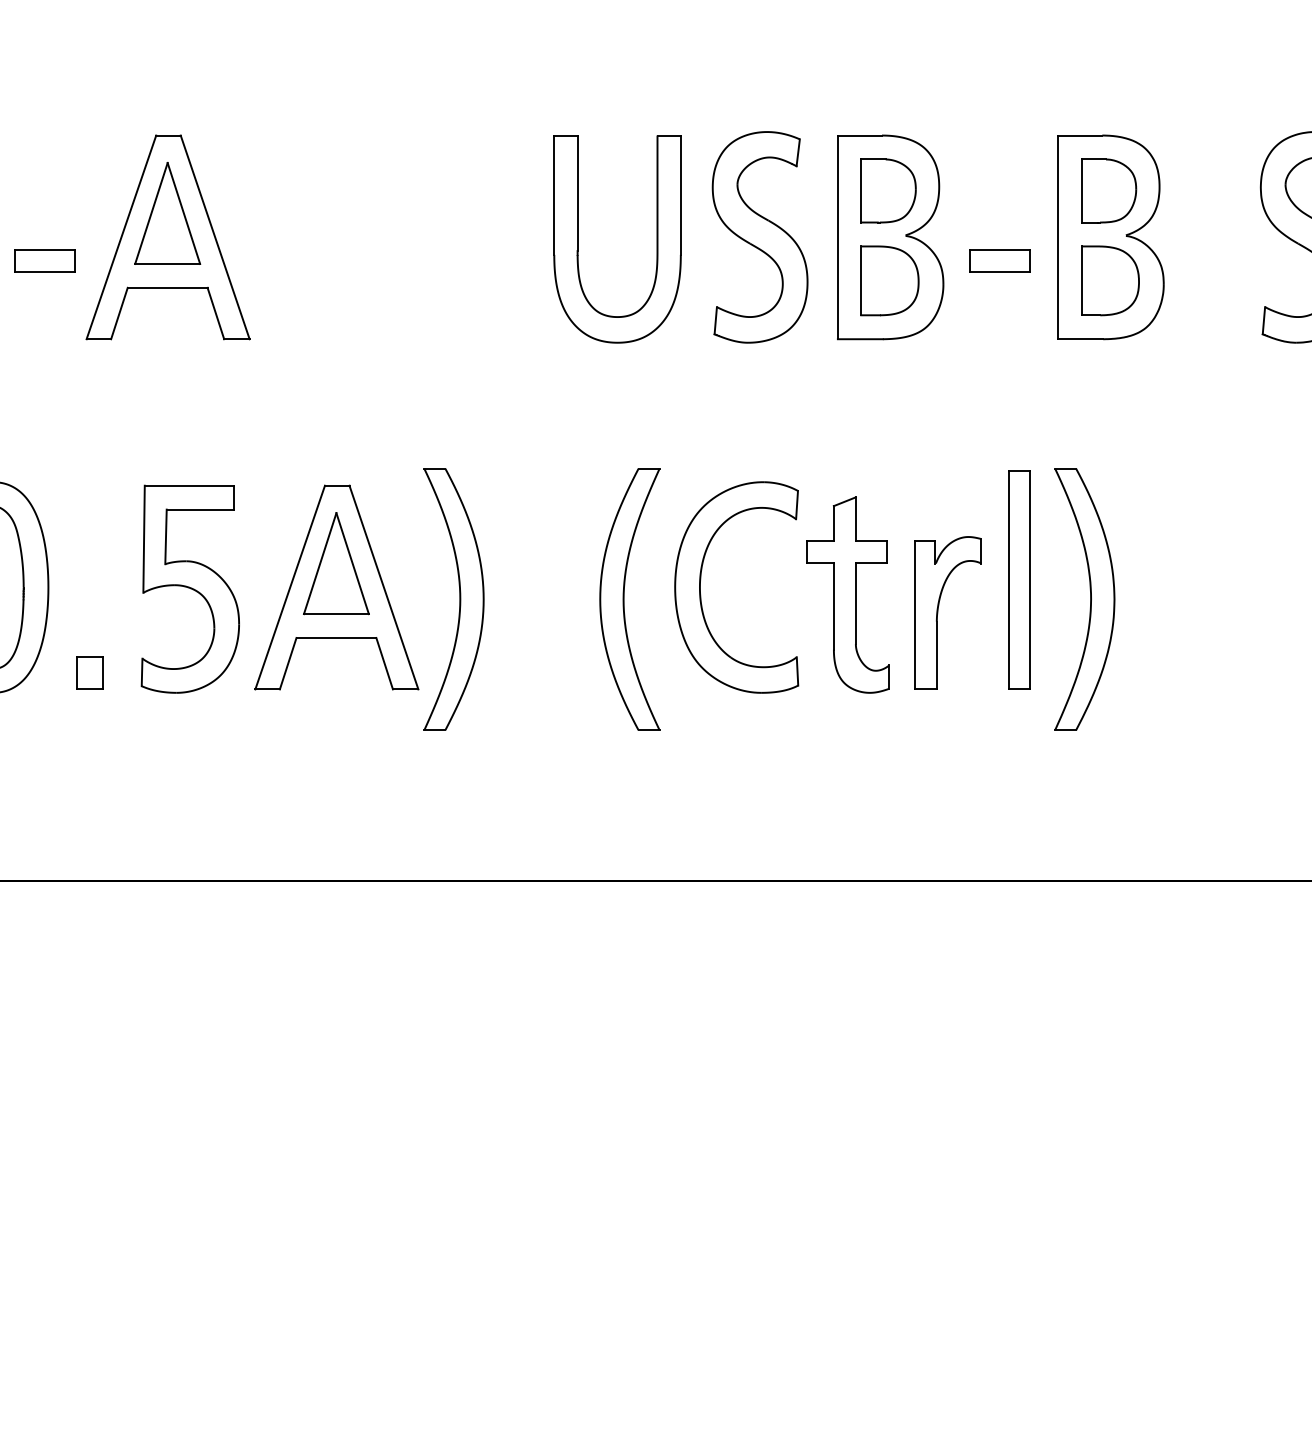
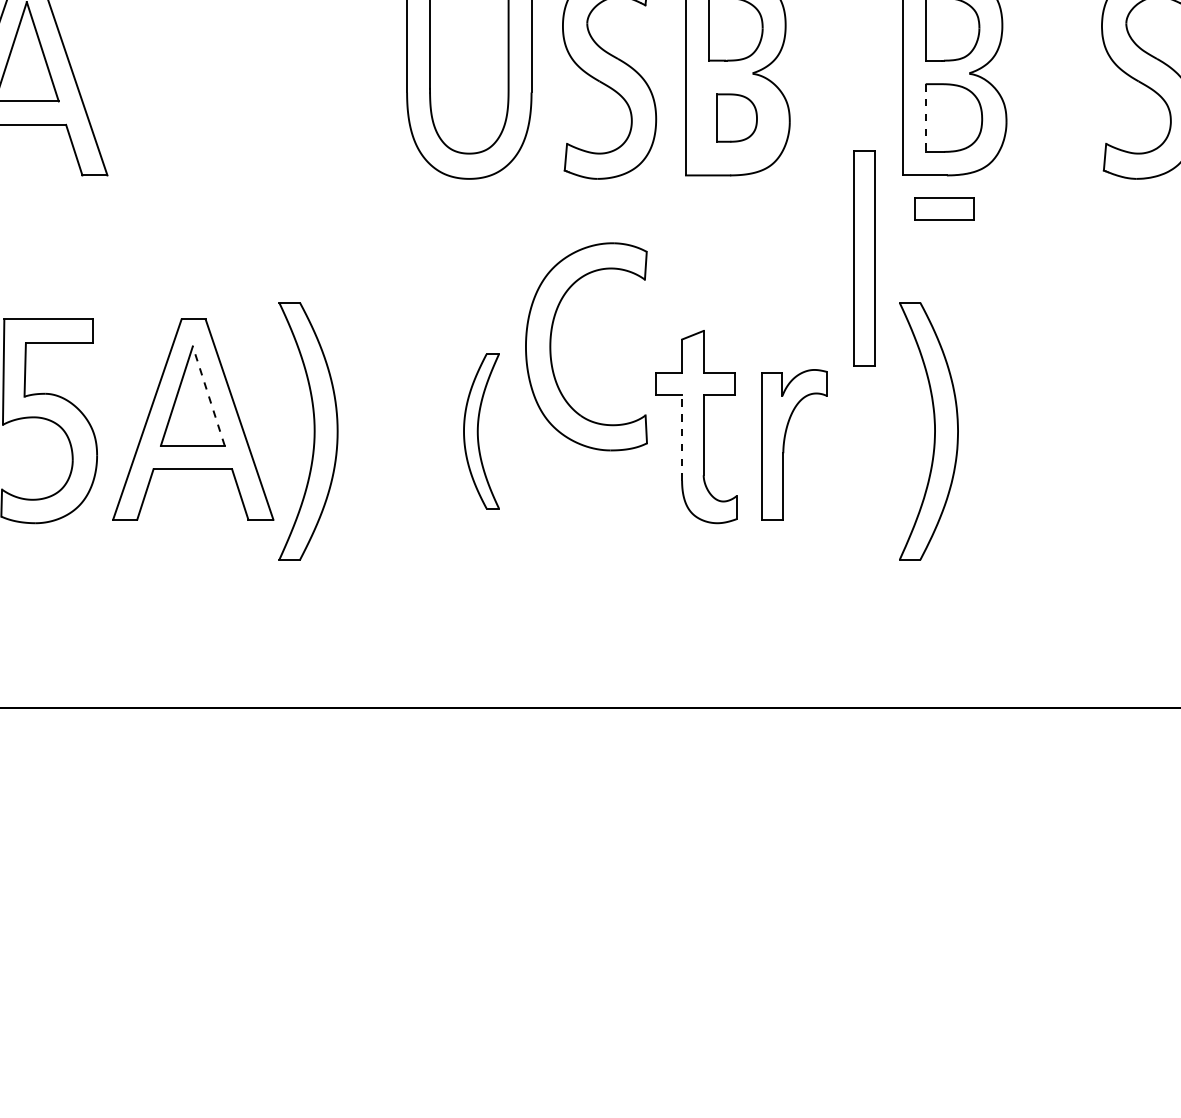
part: (999, 260) -> (944, 209), moved
part: (889, 280) -> (736, 117), size x0.7
line: (1081, 281) -> (925, 118), solid -> dashed
line: (352, 563) -> (208, 396), solid -> dashed
part: (701, 579) -> (551, 338), moved
part: (1019, 579) -> (864, 258), moved
part: (629, 599) -> (481, 431), size x0.6
line: (833, 605) -> (681, 437), solid -> dashed

